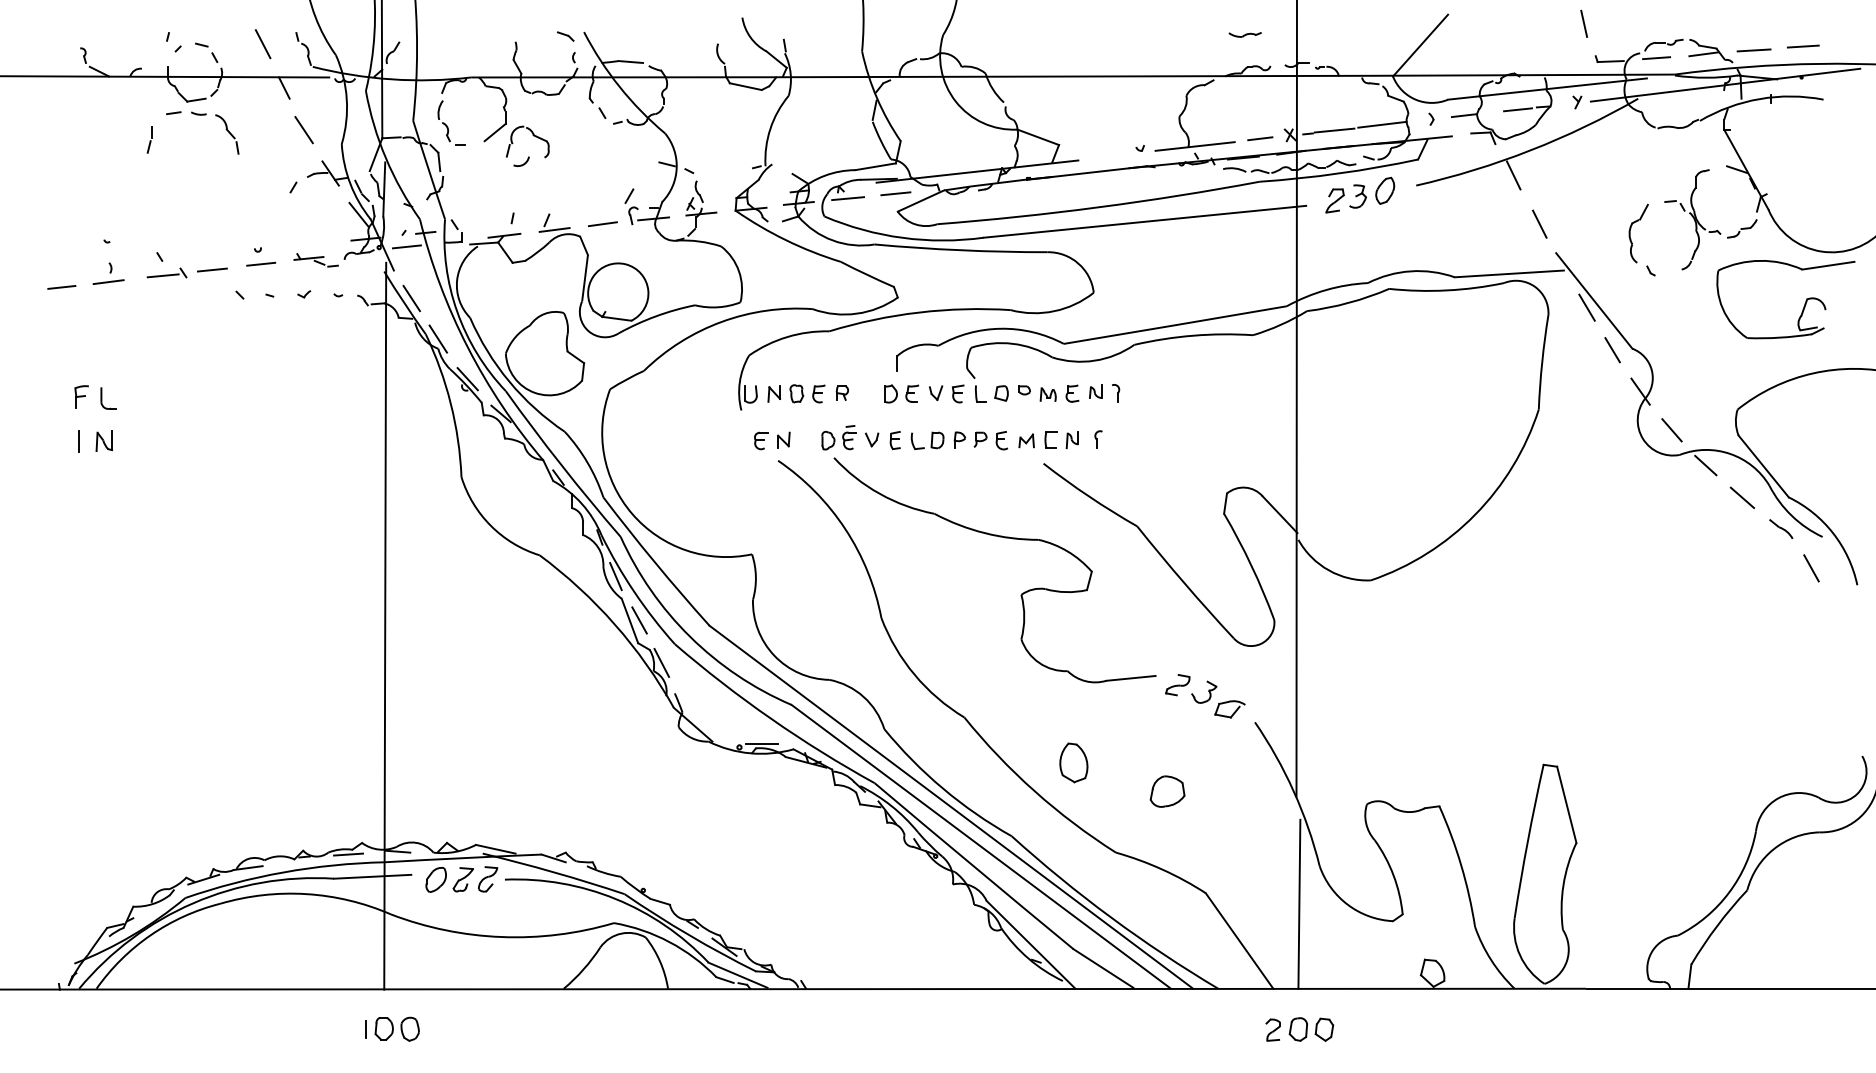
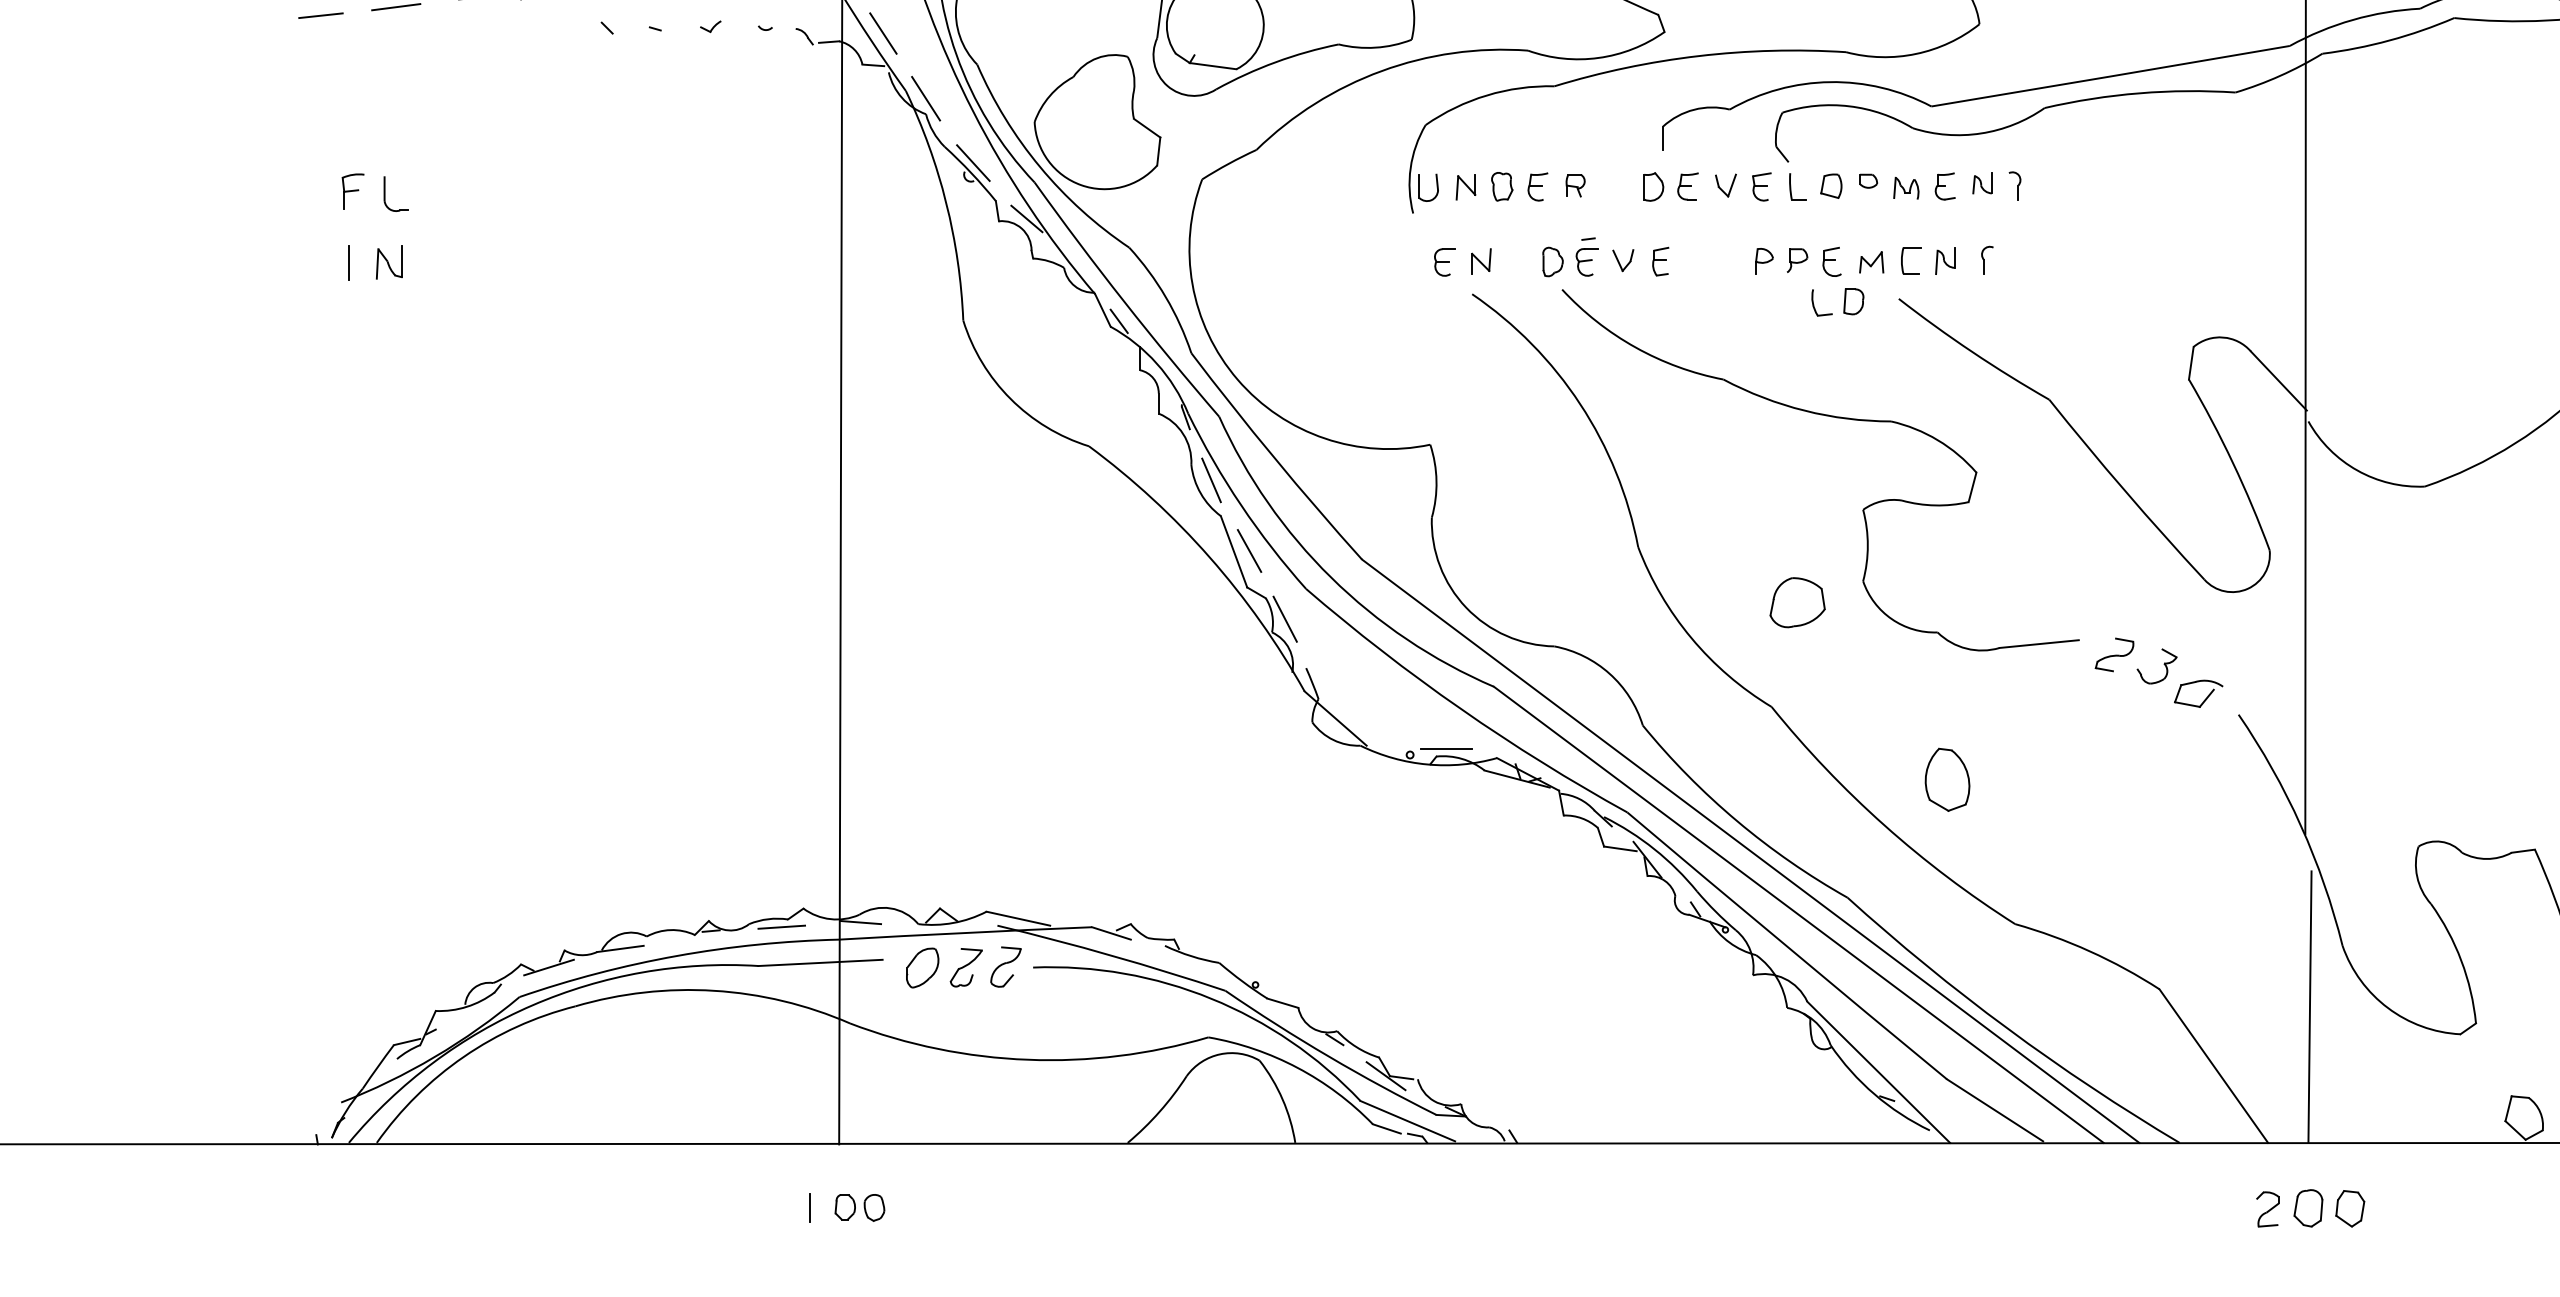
part: (927, 440) -> (1837, 301), moved
part: (1167, 791) -> (1797, 602), moved
part: (396, 1028) -> (858, 1206), size x0.7

